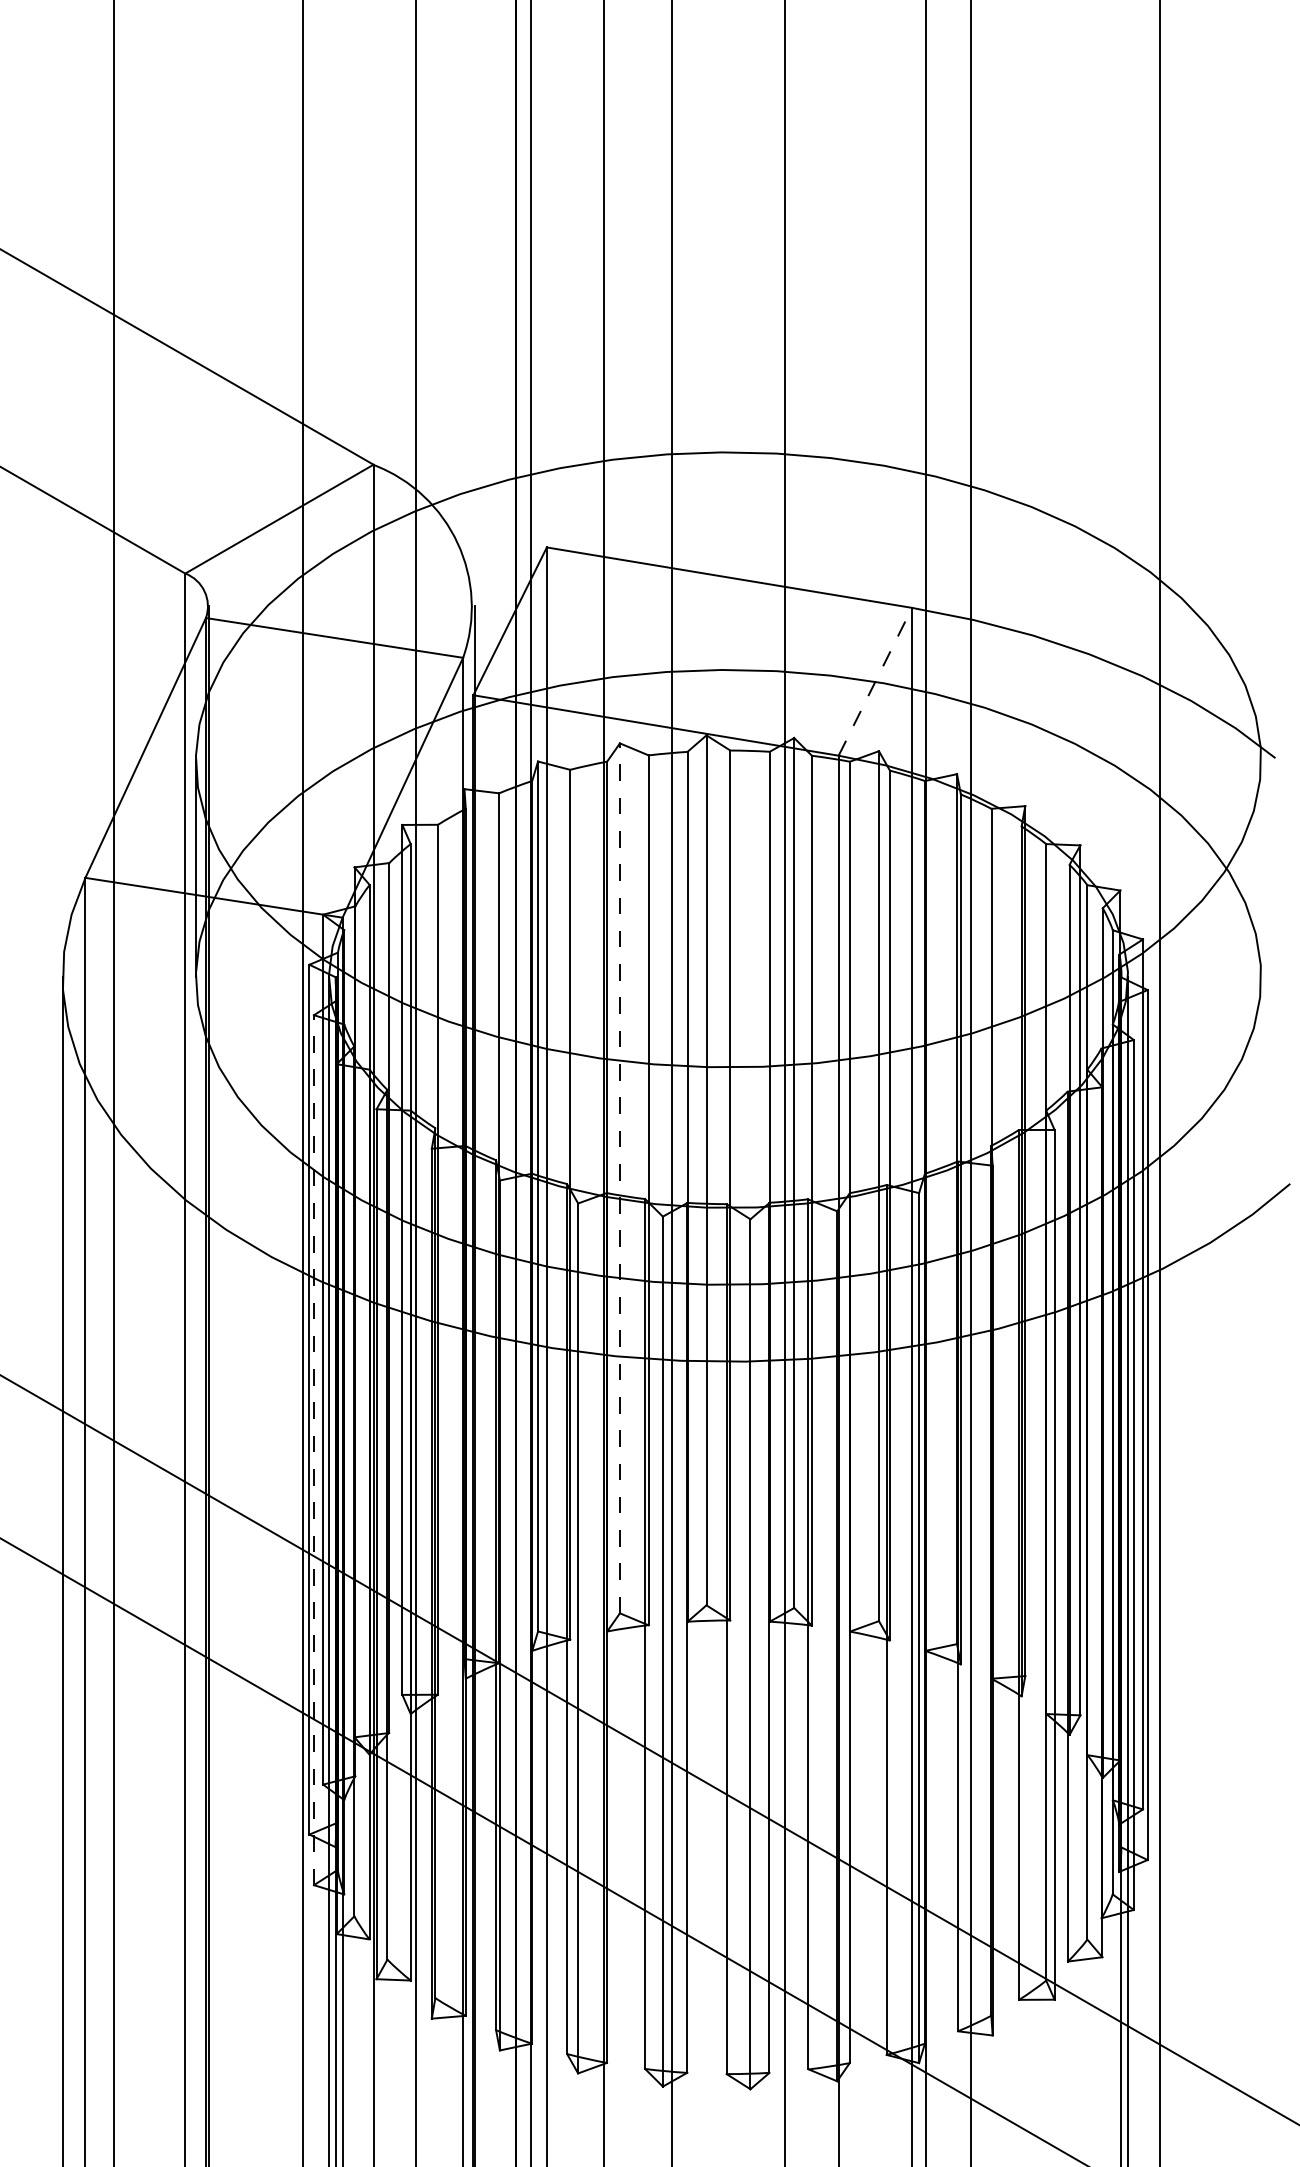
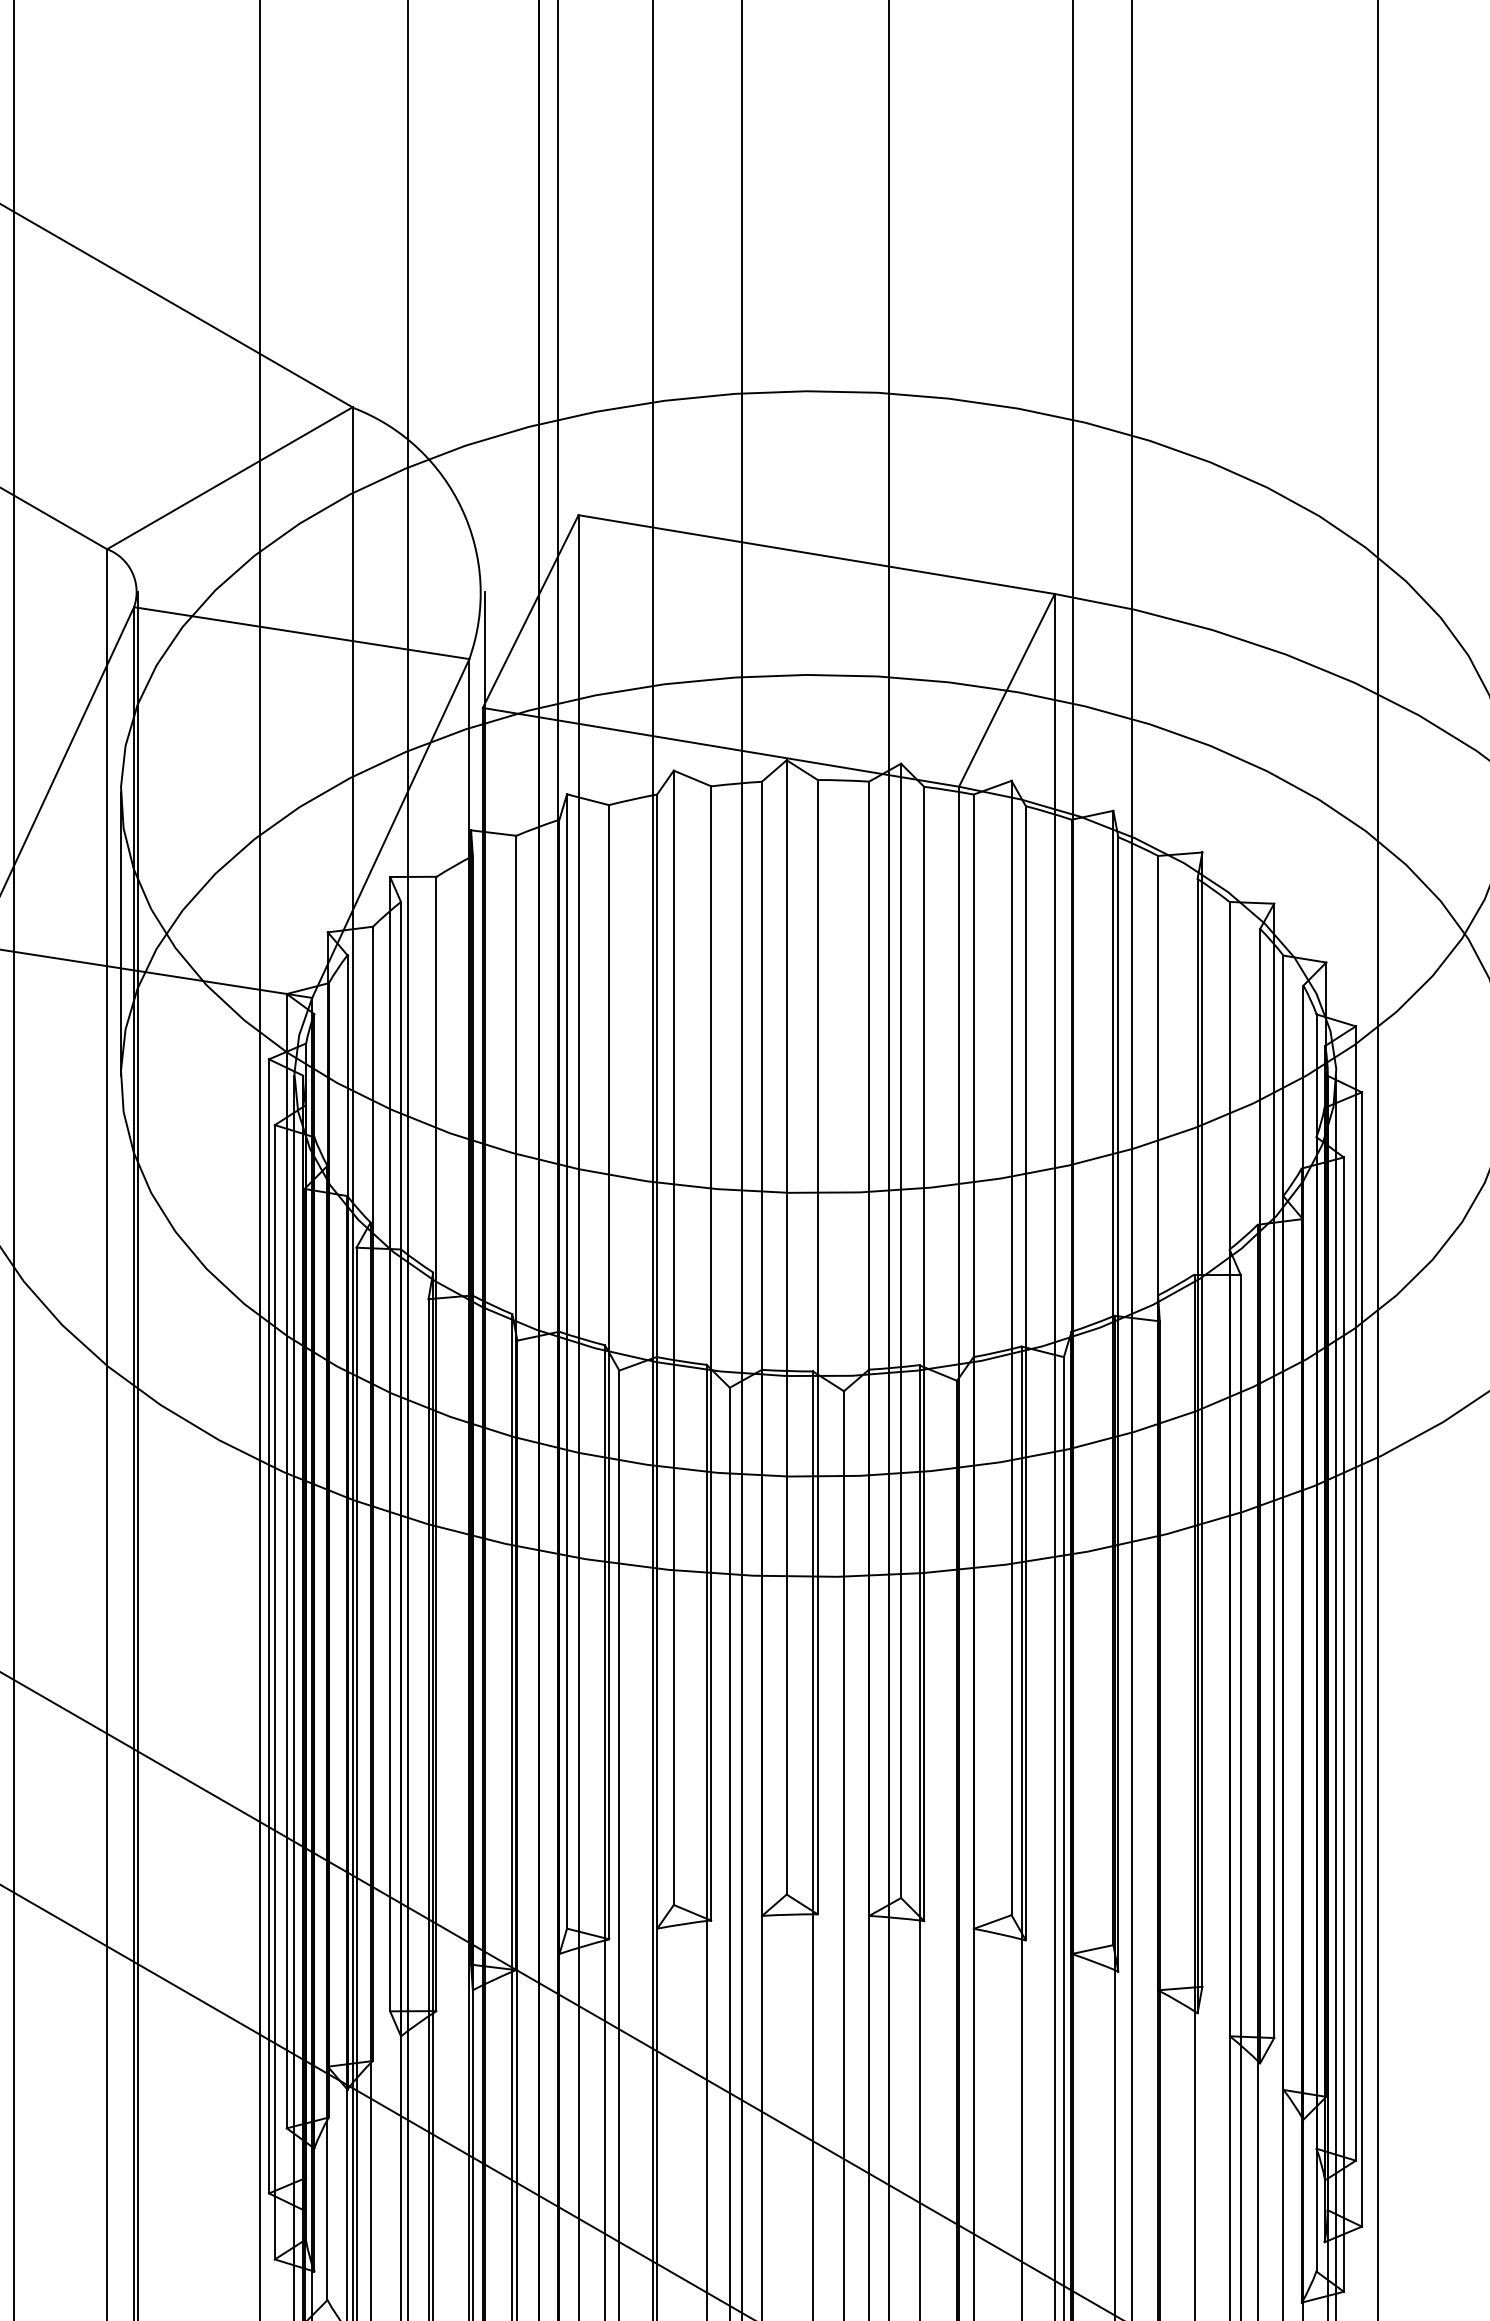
line: (875, 681) -> (1007, 689), dashed -> solid
line: (619, 1178) -> (673, 1338), dashed -> solid
line: (313, 1450) -> (274, 1692), dashed -> solid

